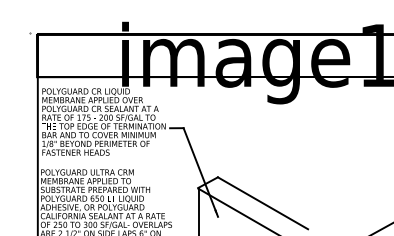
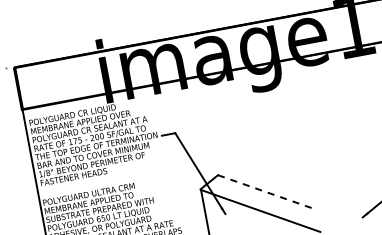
line: (263, 203) -> (267, 192), solid -> dashed

